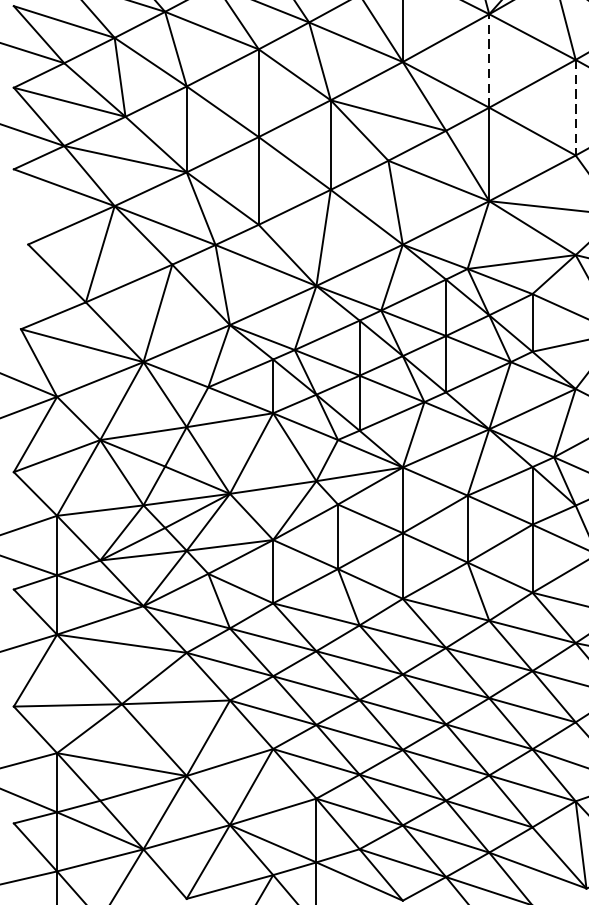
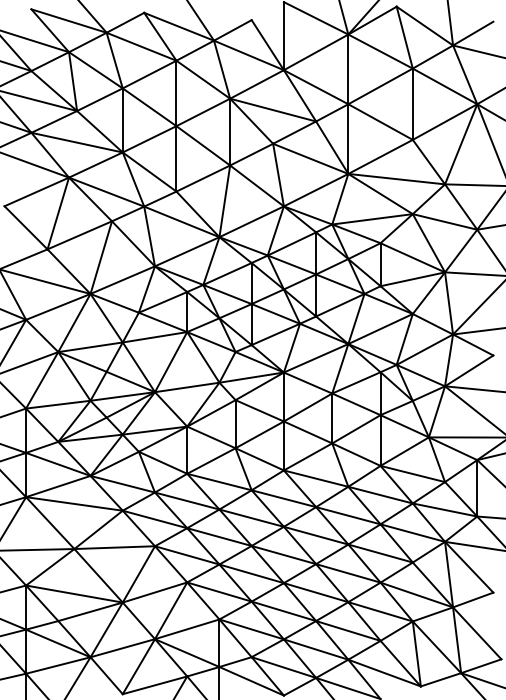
line: (489, 61) -> (348, 69), dashed -> solid
line: (575, 108) -> (412, 104), dashed -> solid

